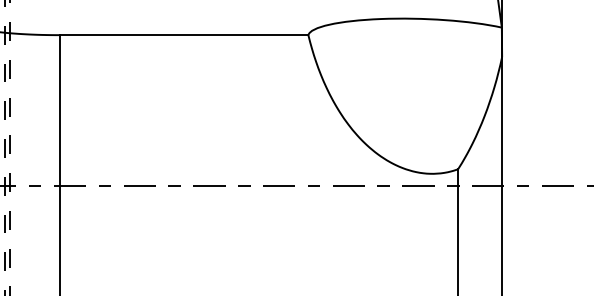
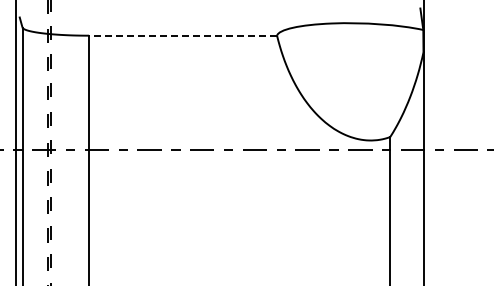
line: (183, 34) -> (182, 35), solid -> dashed

